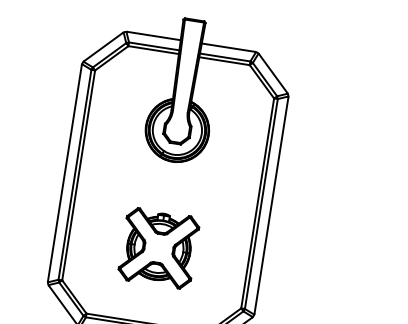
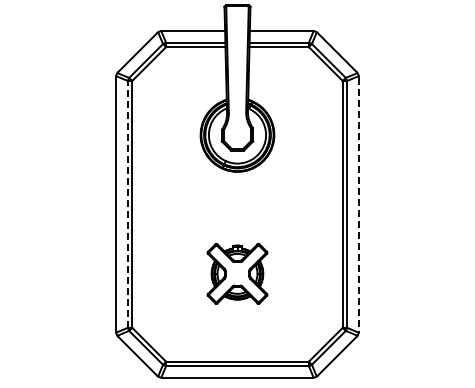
line: (74, 173) -> (127, 203), solid -> dashed
line: (271, 205) -> (358, 204), solid -> dashed
part: (158, 248) -> (237, 273), size x0.7

